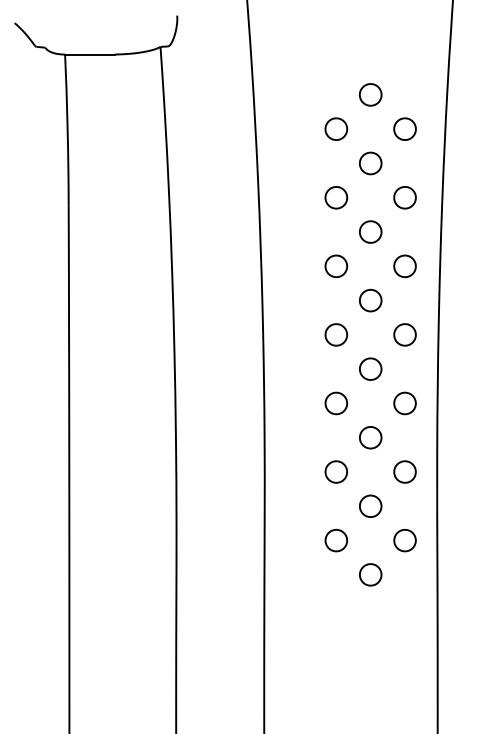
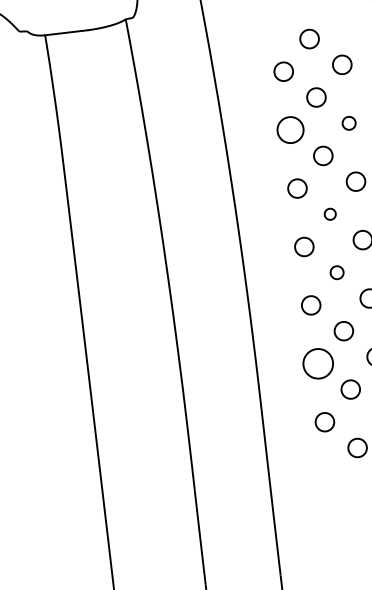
part: (336, 197) -> (290, 129), size x1.4
part: (404, 197) -> (348, 123), size x0.7
part: (370, 300) -> (330, 214), size x0.6
part: (370, 368) -> (336, 272), size x0.7
part: (335, 471) -> (317, 363), size x1.6

